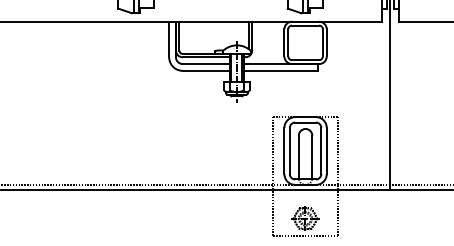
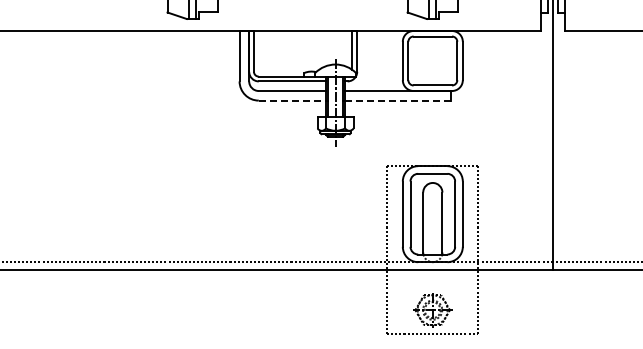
line: (206, 70) -> (292, 100), solid -> dashed
line: (281, 70) -> (398, 100), solid -> dashed

